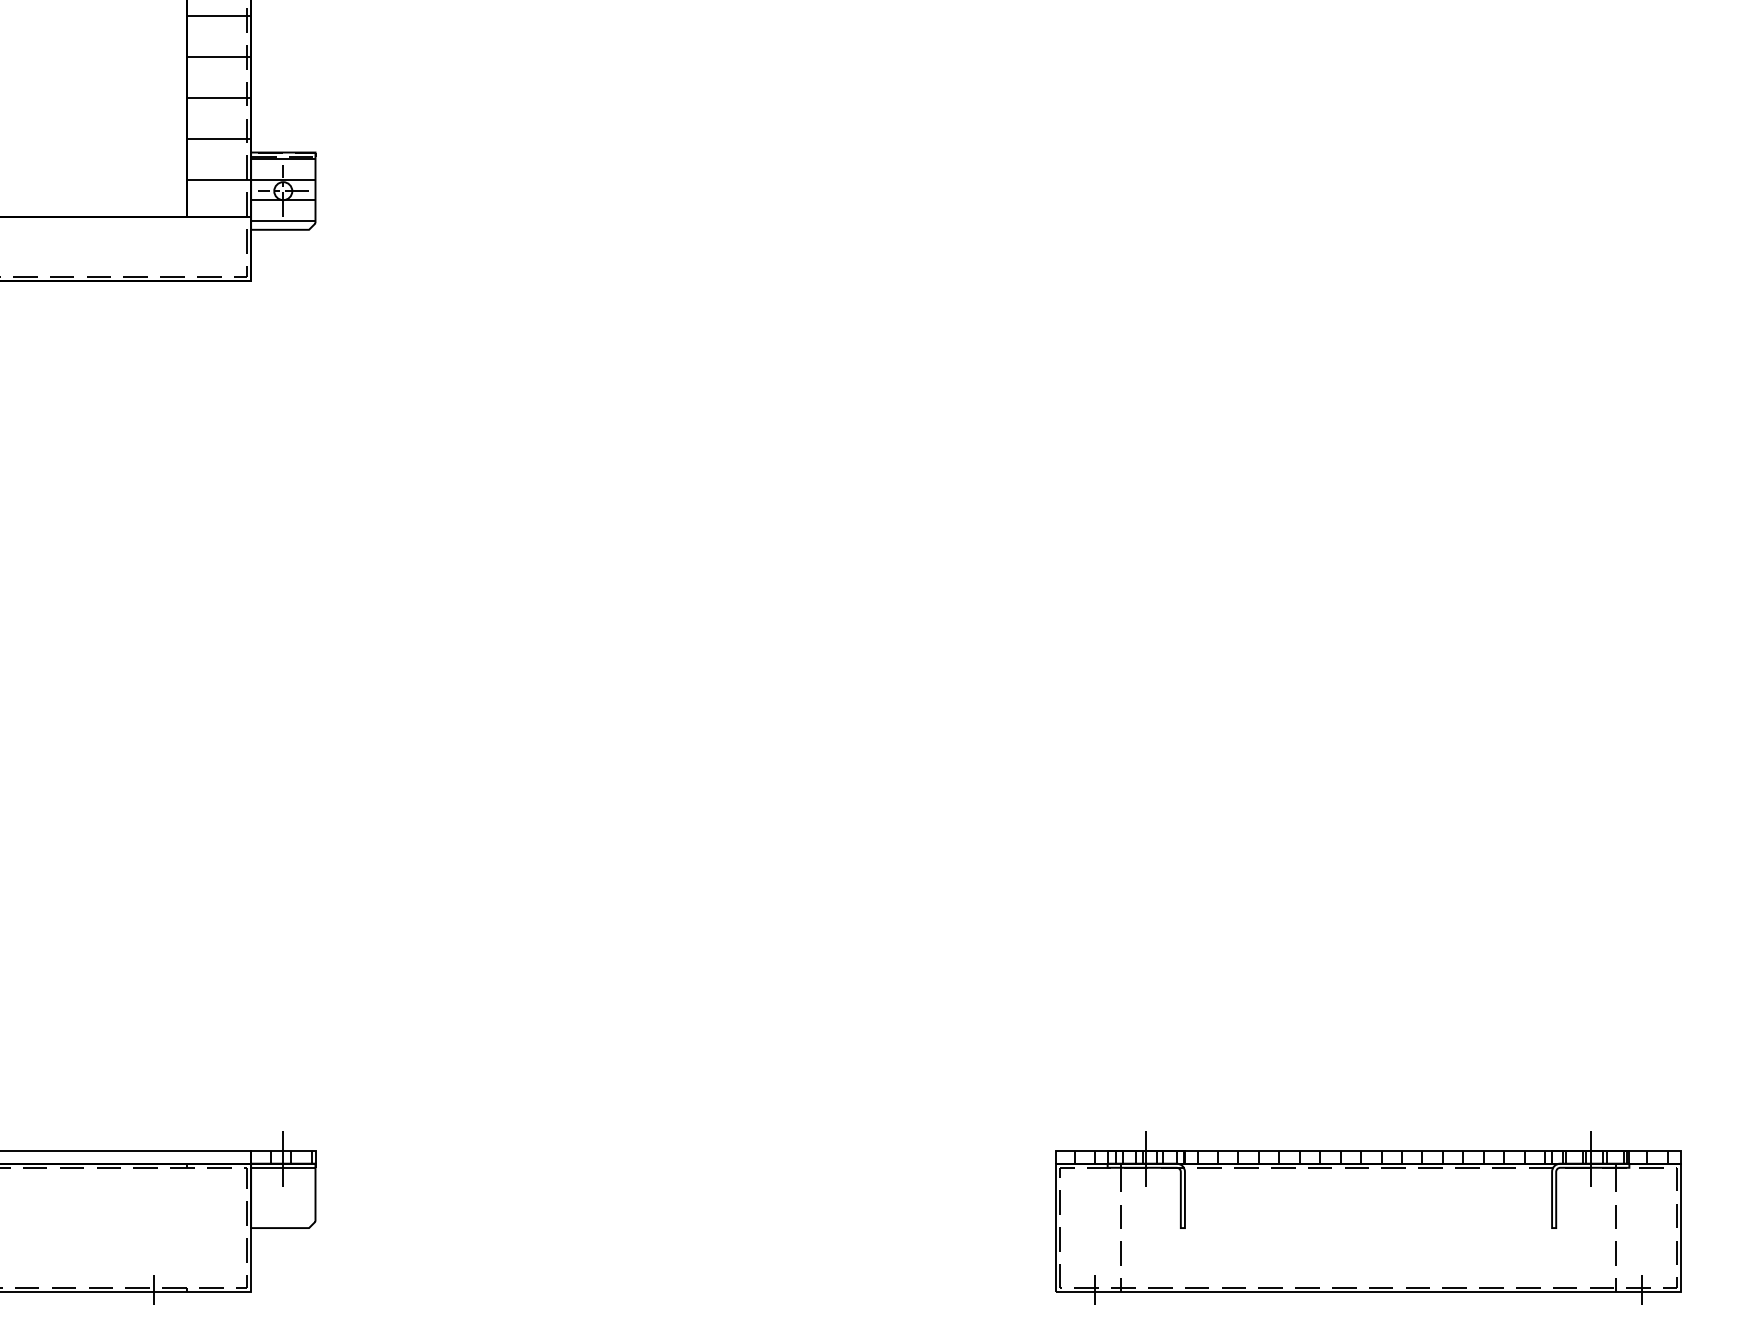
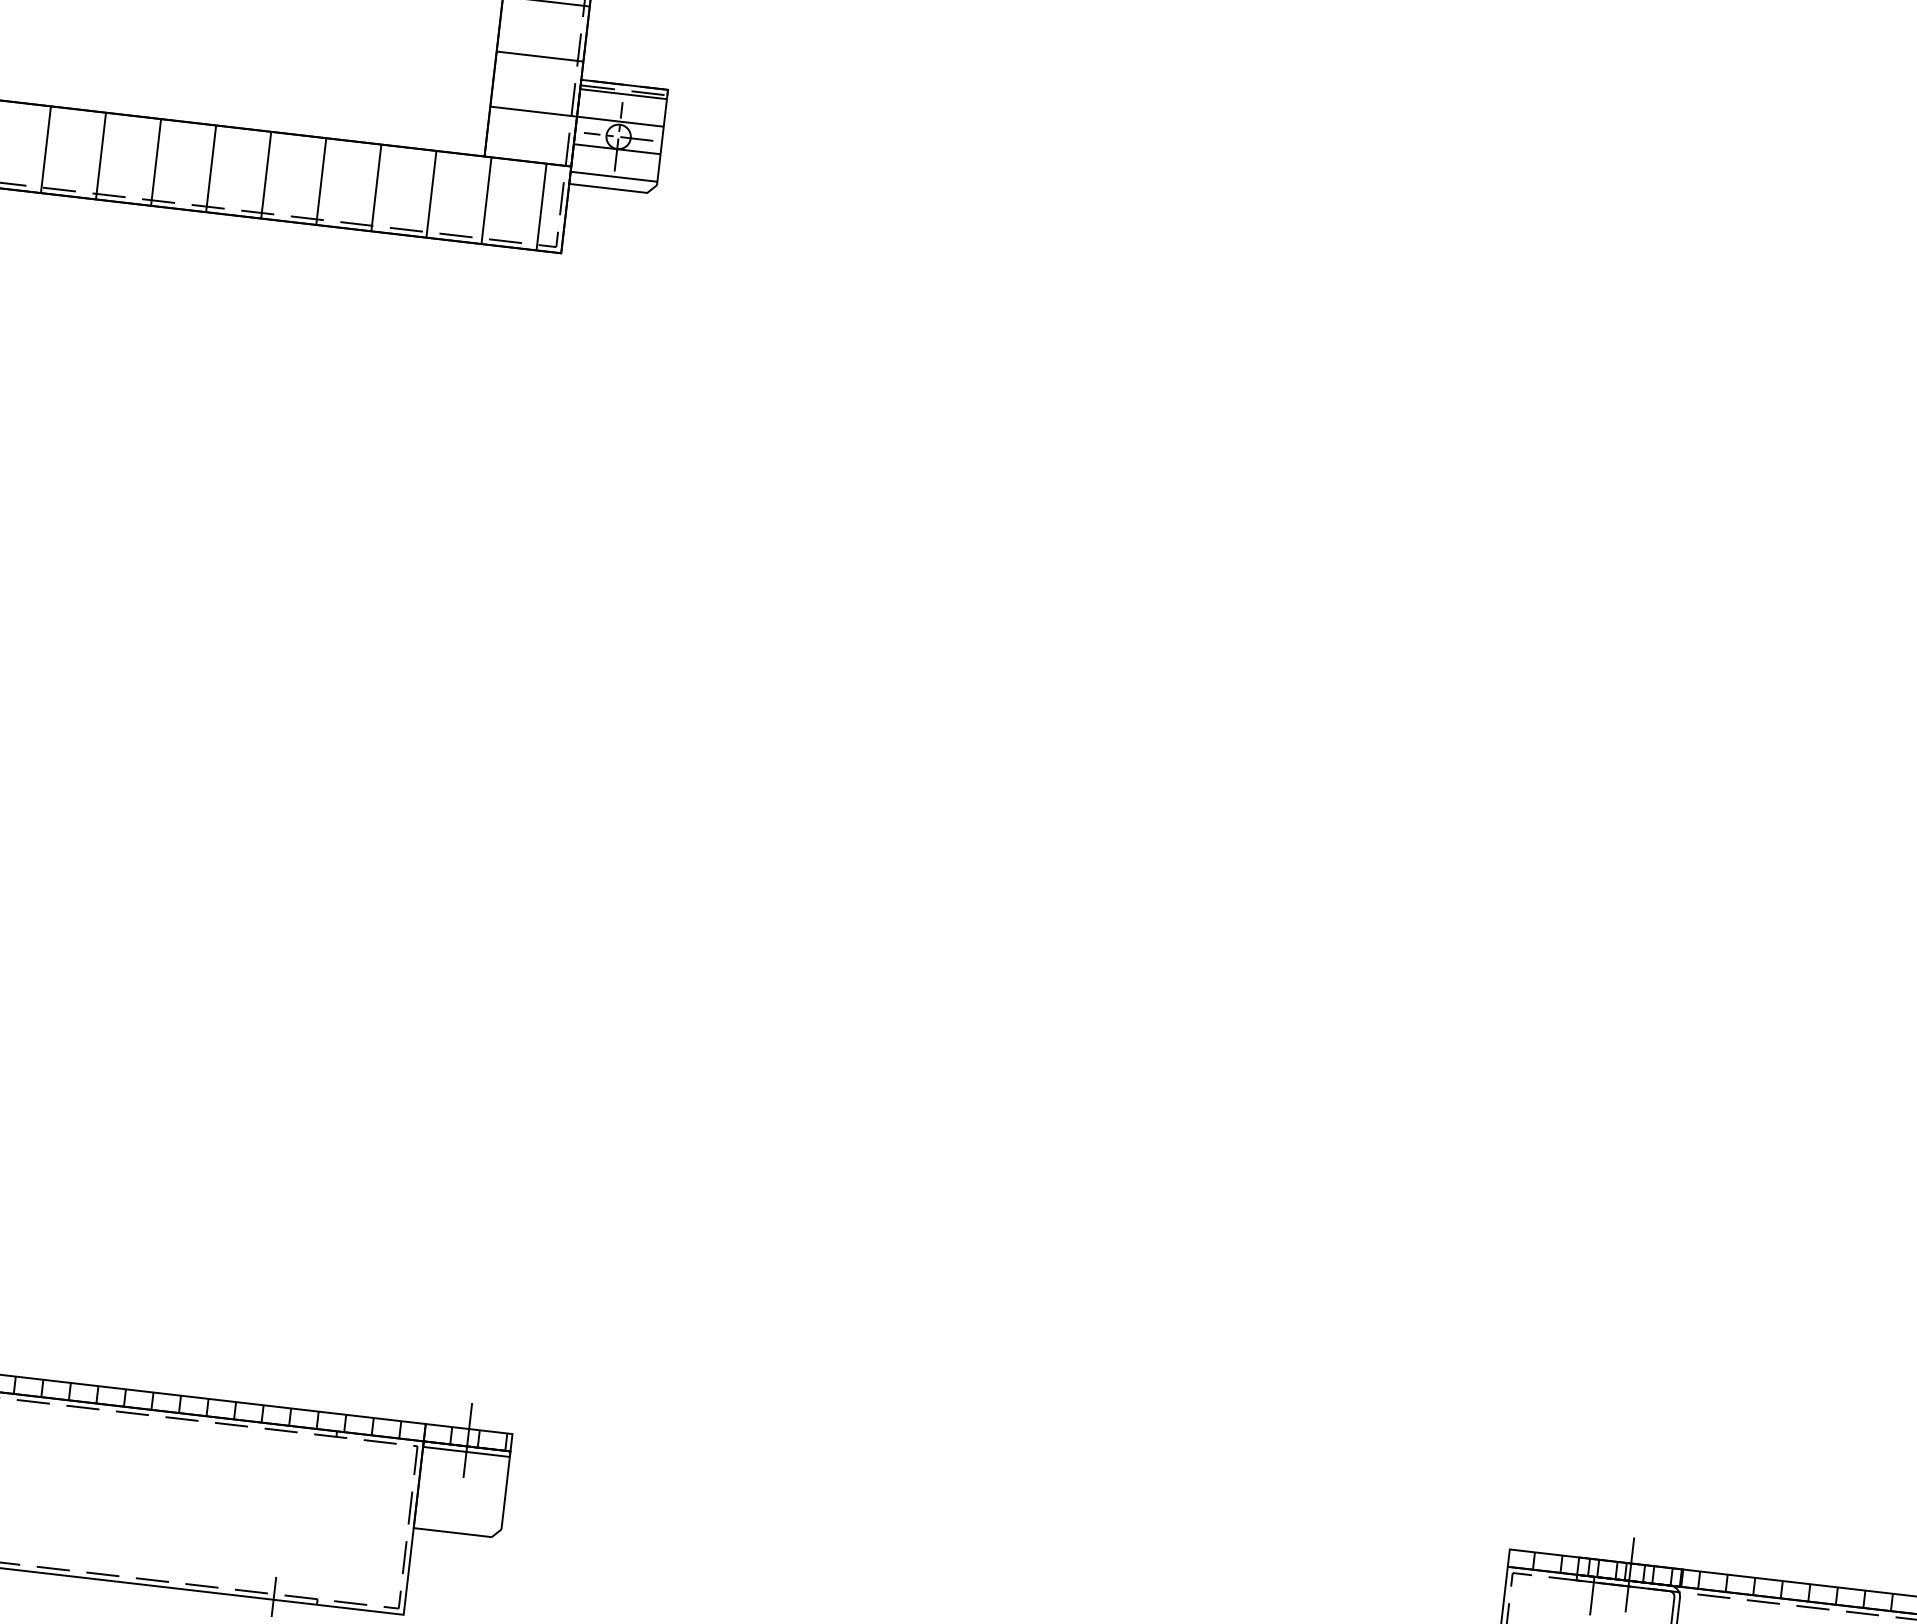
hatch: (130, 248) -> (403, 190), added
hatch: (119, 1156) -> (247, 1411), added

